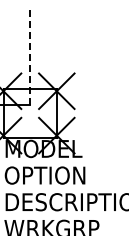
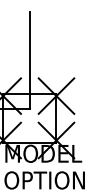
line: (30, 55) -> (30, 60), dashed -> solid

